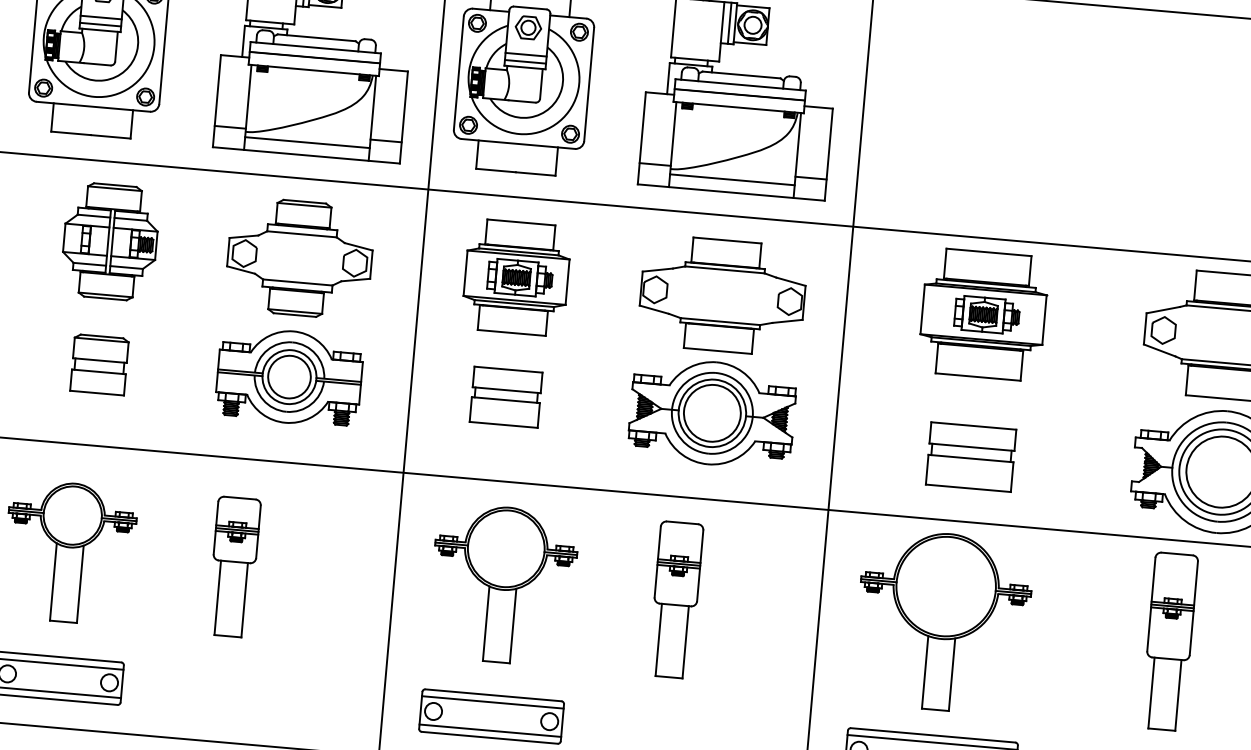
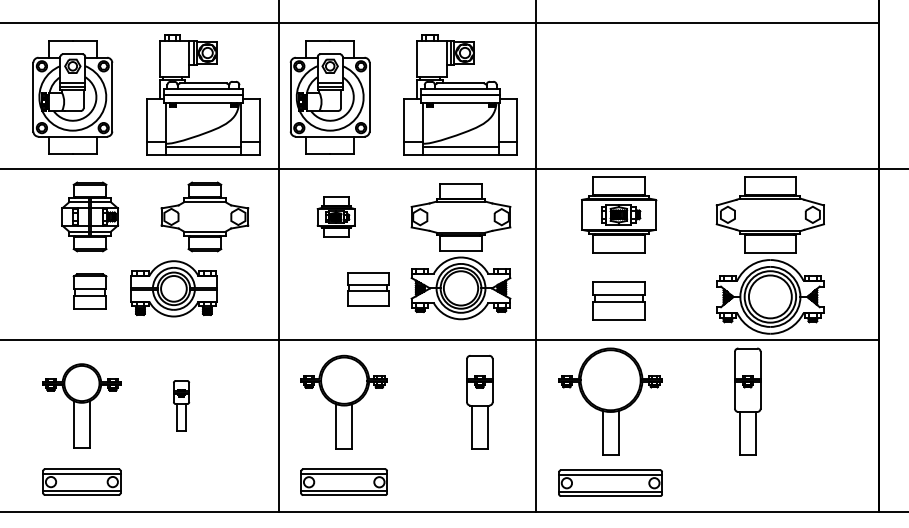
part: (517, 278) -> (336, 217), size x0.6
part: (288, 376) -> (173, 288), moved
part: (506, 397) -> (368, 289), moved
part: (233, 566) -> (181, 405), size x0.6
part: (675, 599) -> (479, 402), moved

